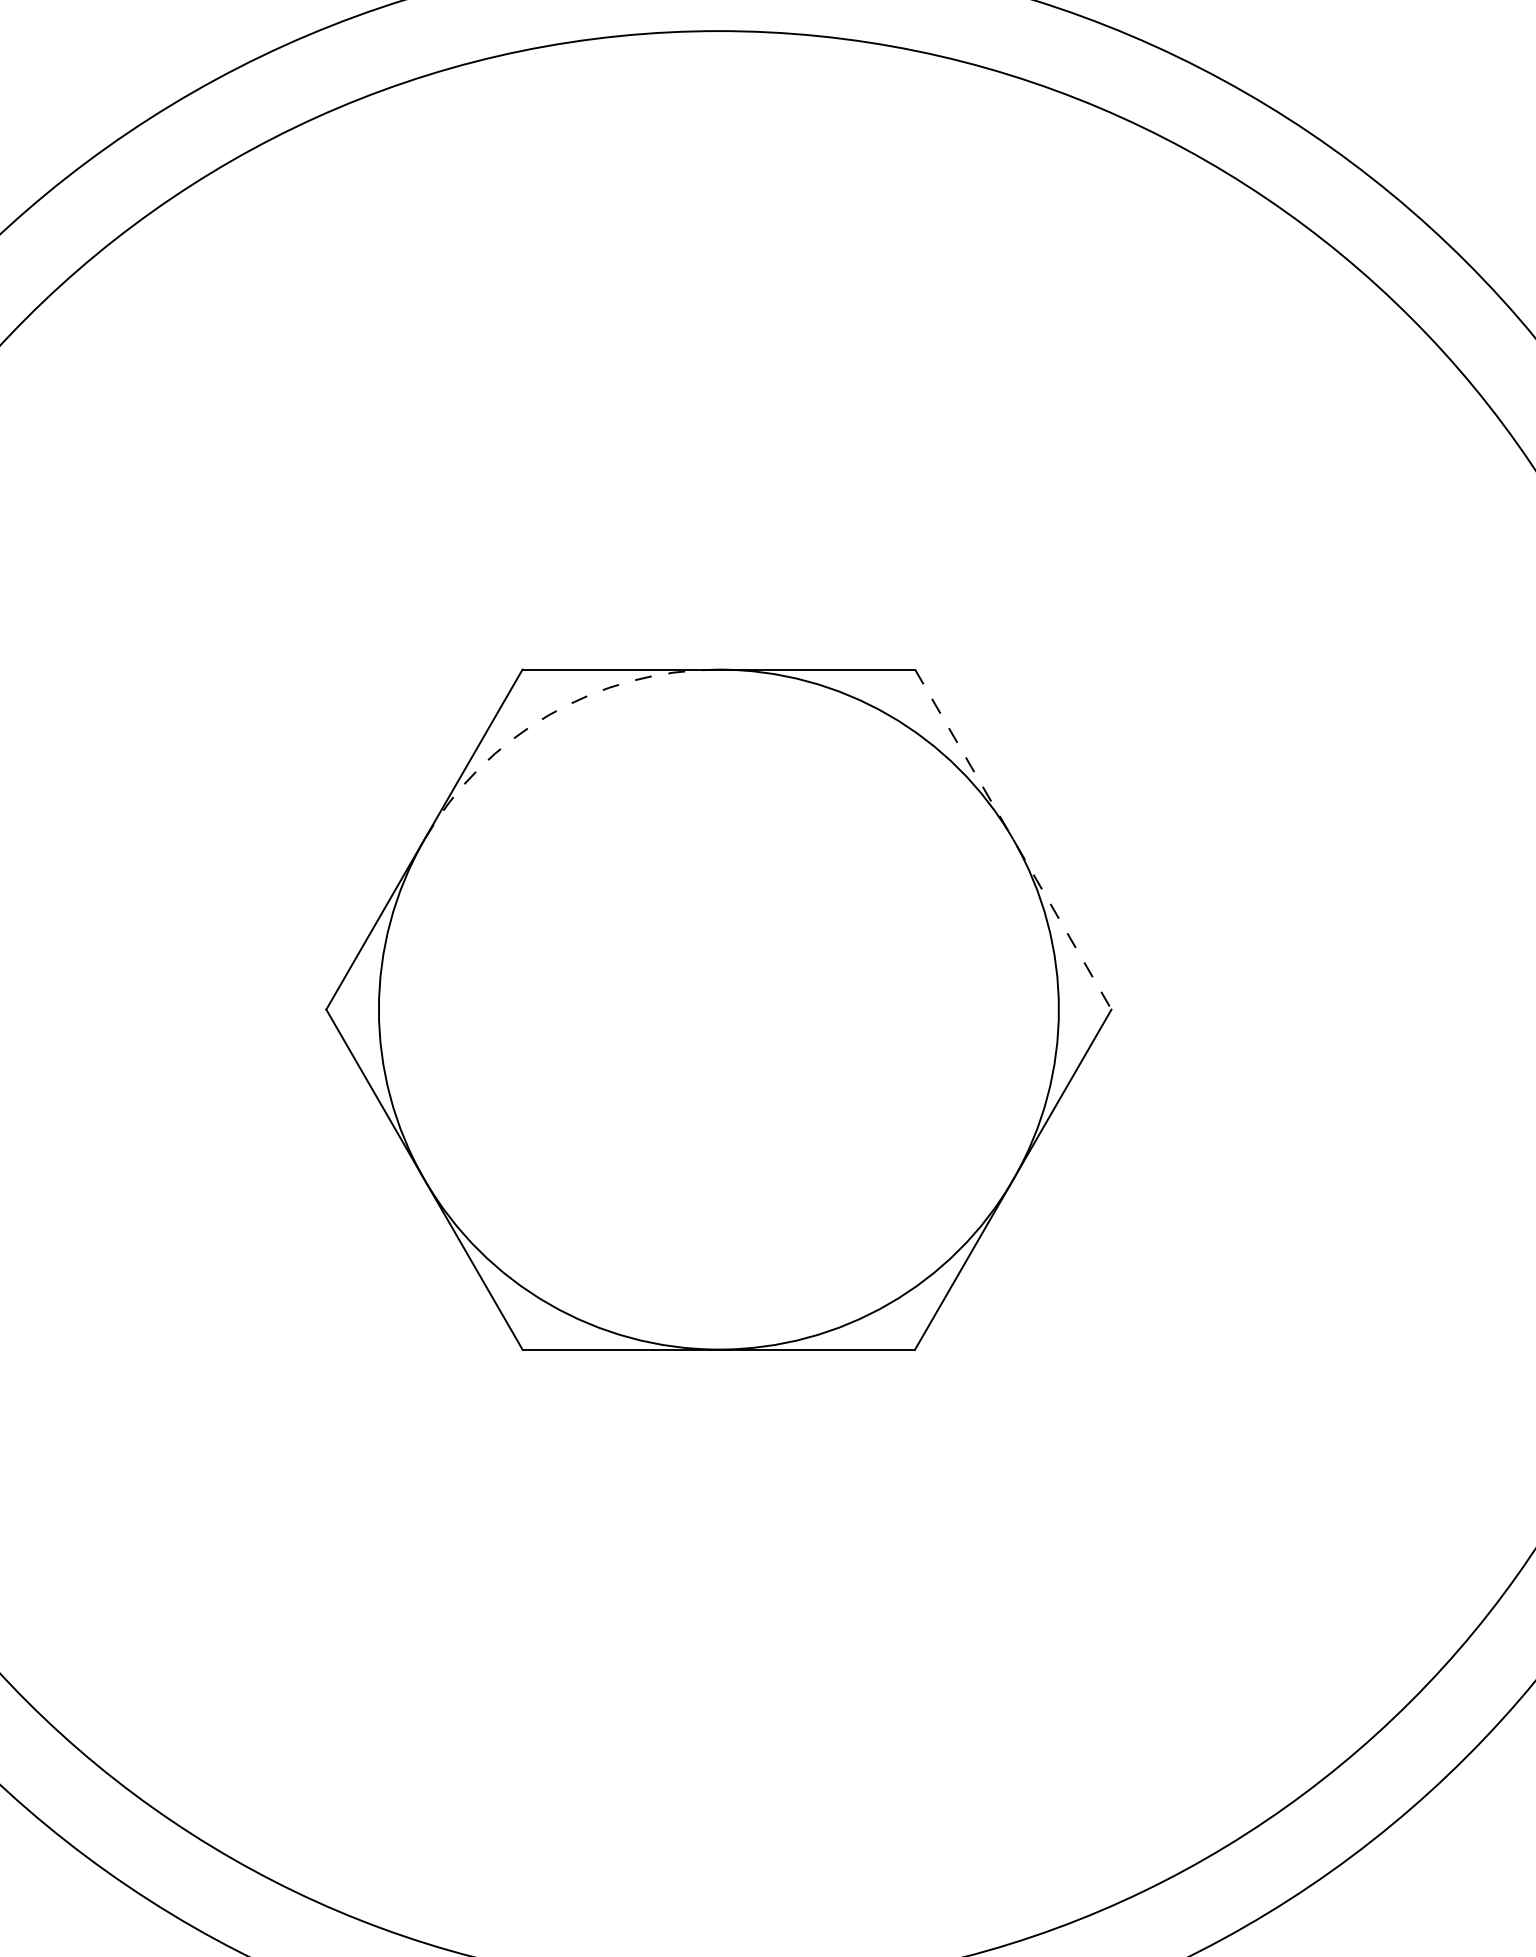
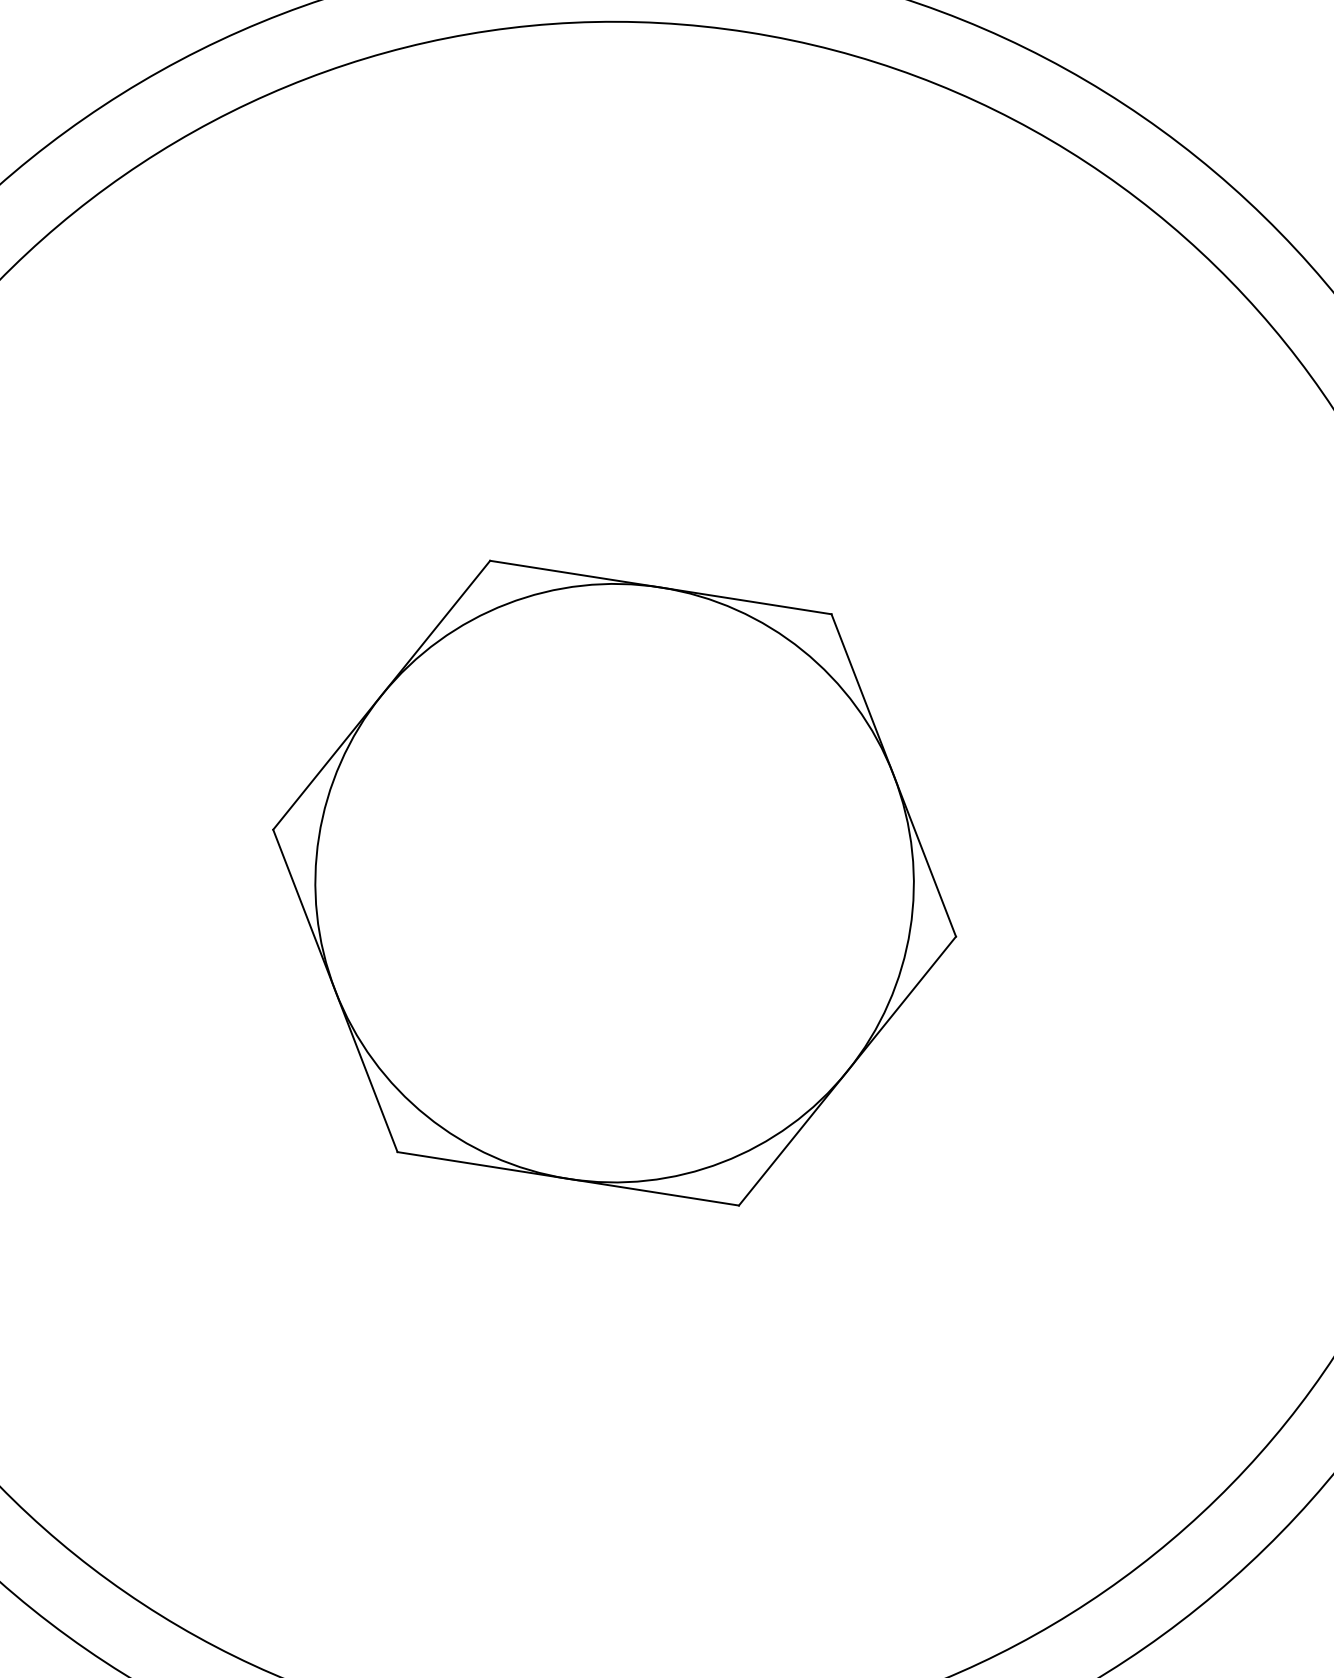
arc: (548, 715) -> (506, 604), dashed -> solid
line: (1013, 840) -> (893, 776), dashed -> solid

